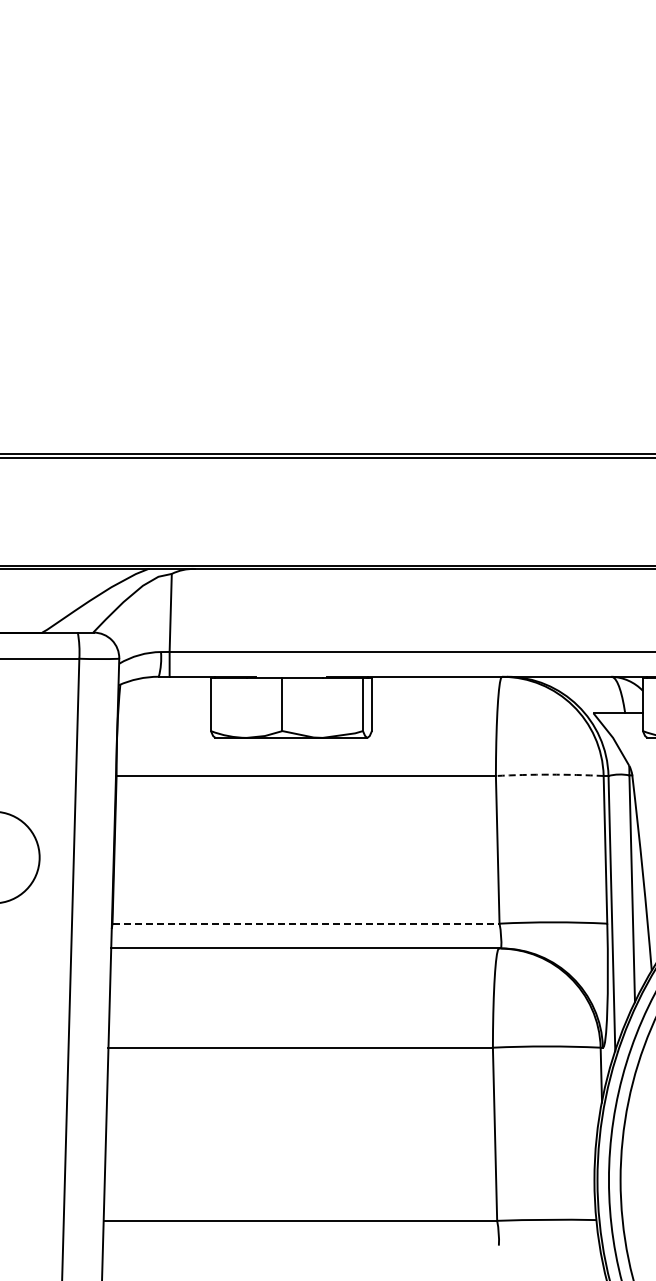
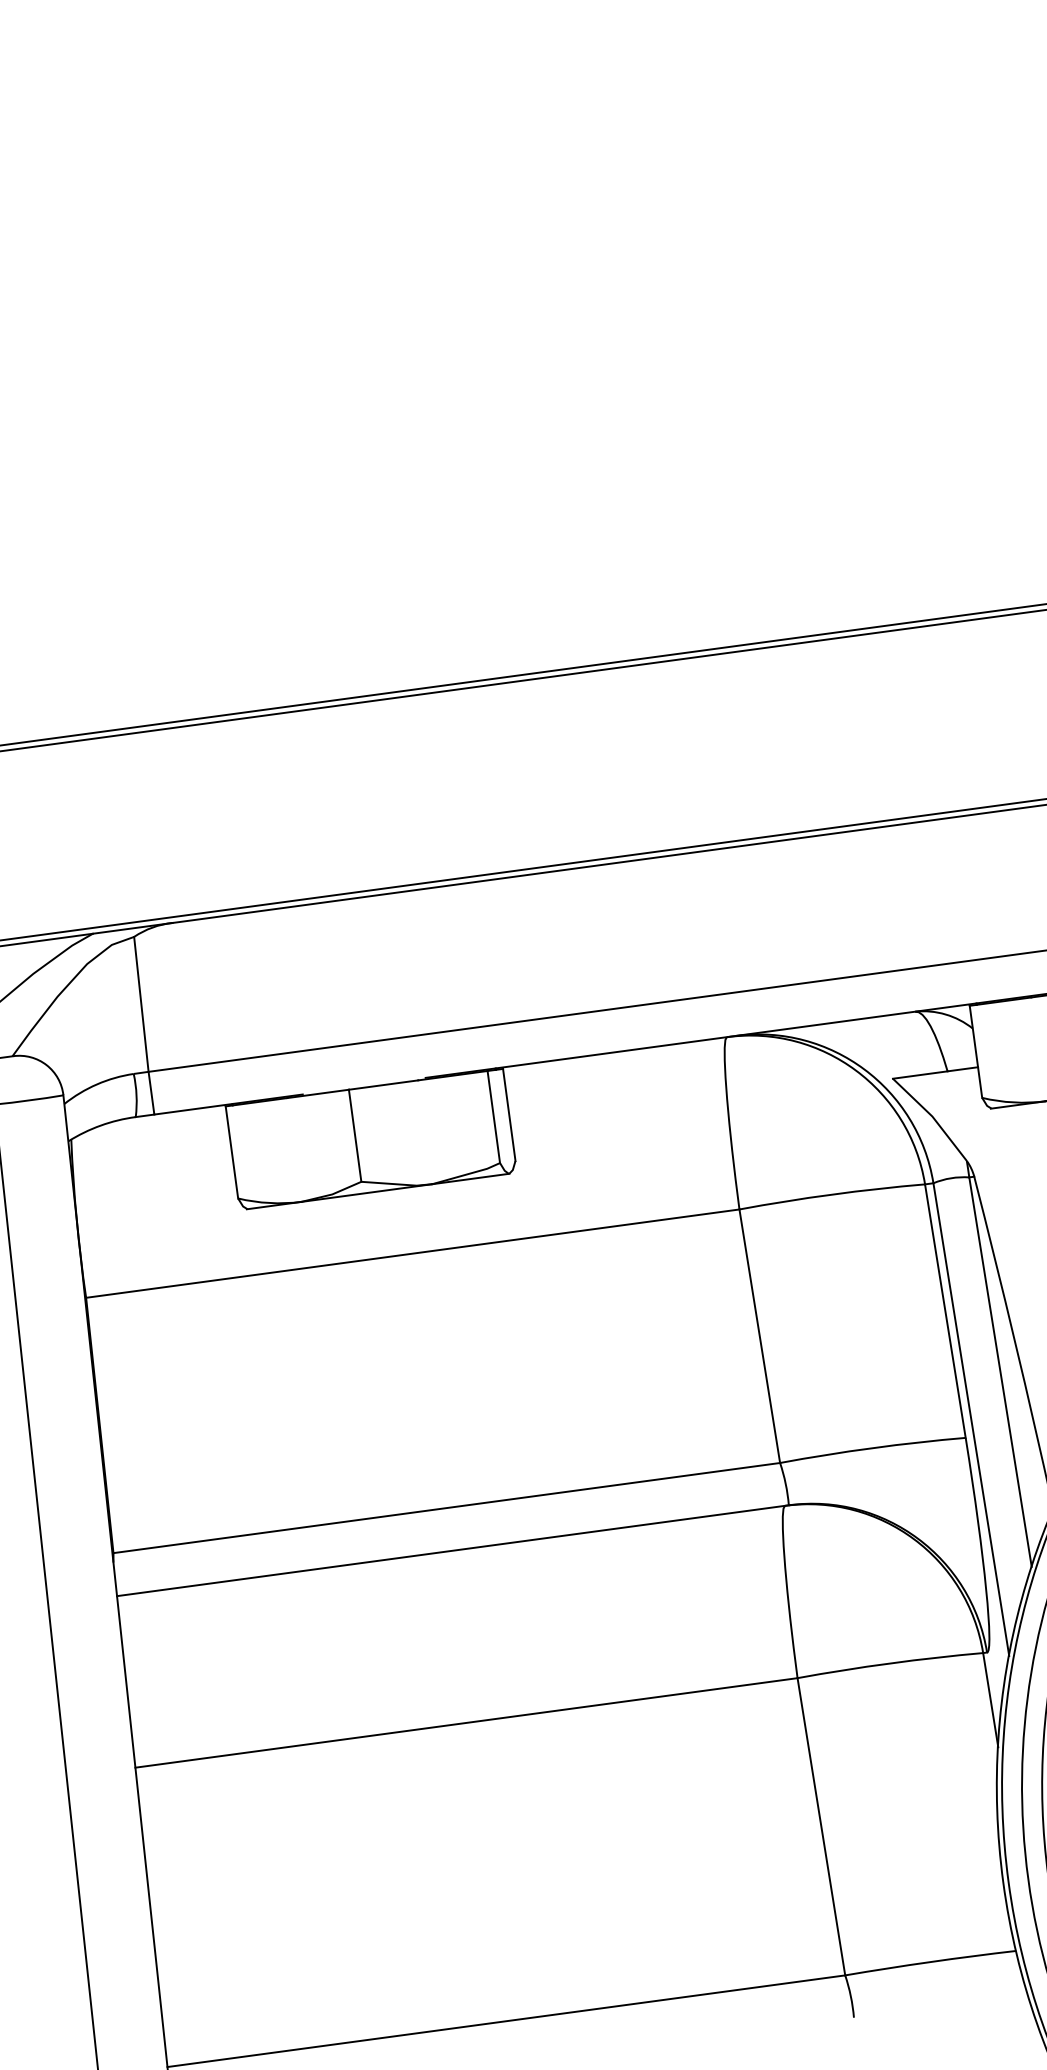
arc: (549, 774) -> (831, 1194), dashed -> solid
line: (306, 923) -> (447, 1507), dashed -> solid

